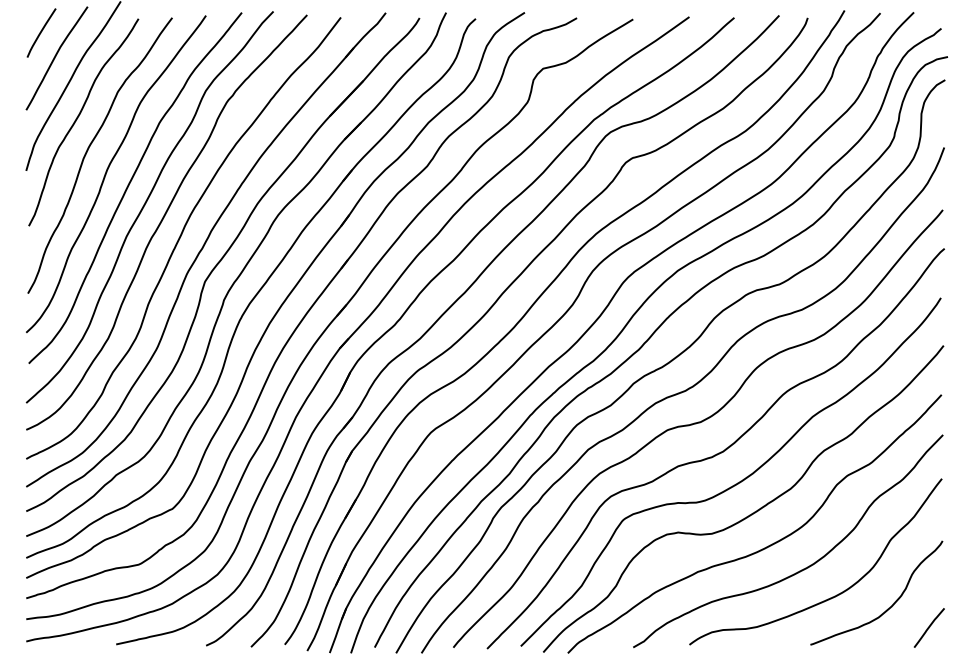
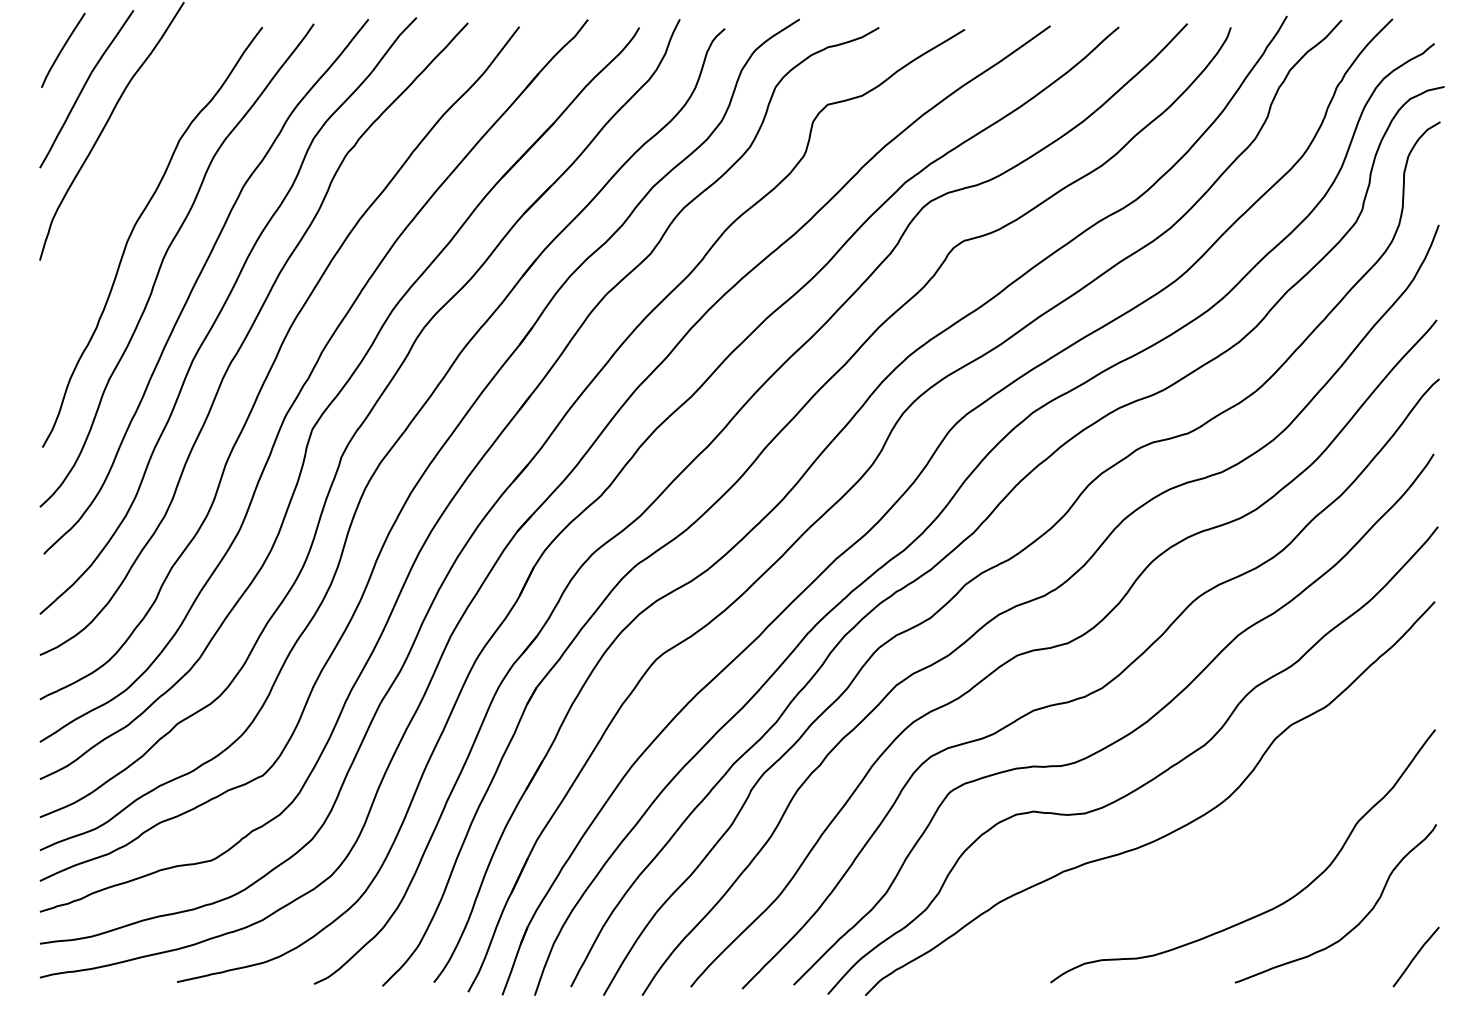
curve: (78, 118) -> (119, 180), removed
curve: (801, 569) -> (1221, 867), removed

